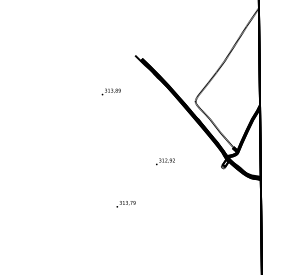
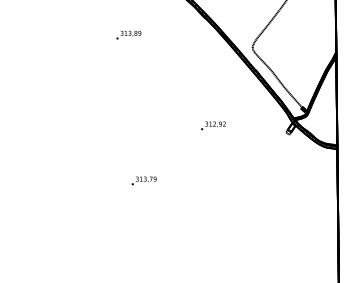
text: (110, 91) -> (127, 34), moved
text: (125, 204) -> (143, 181), moved

